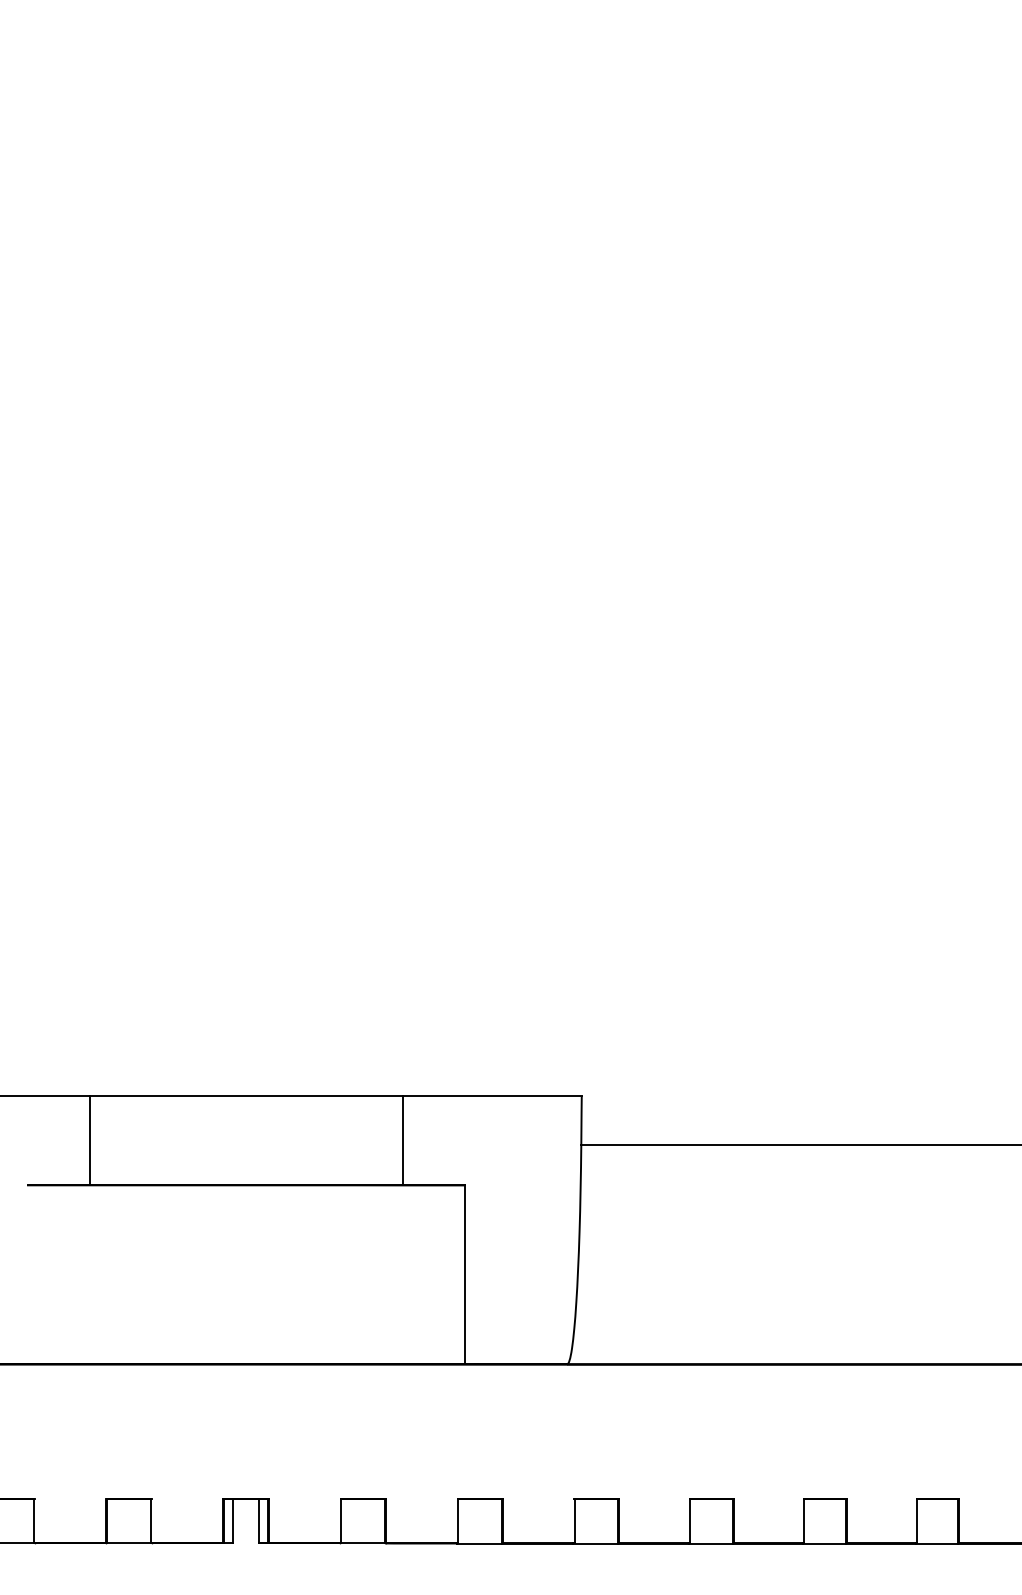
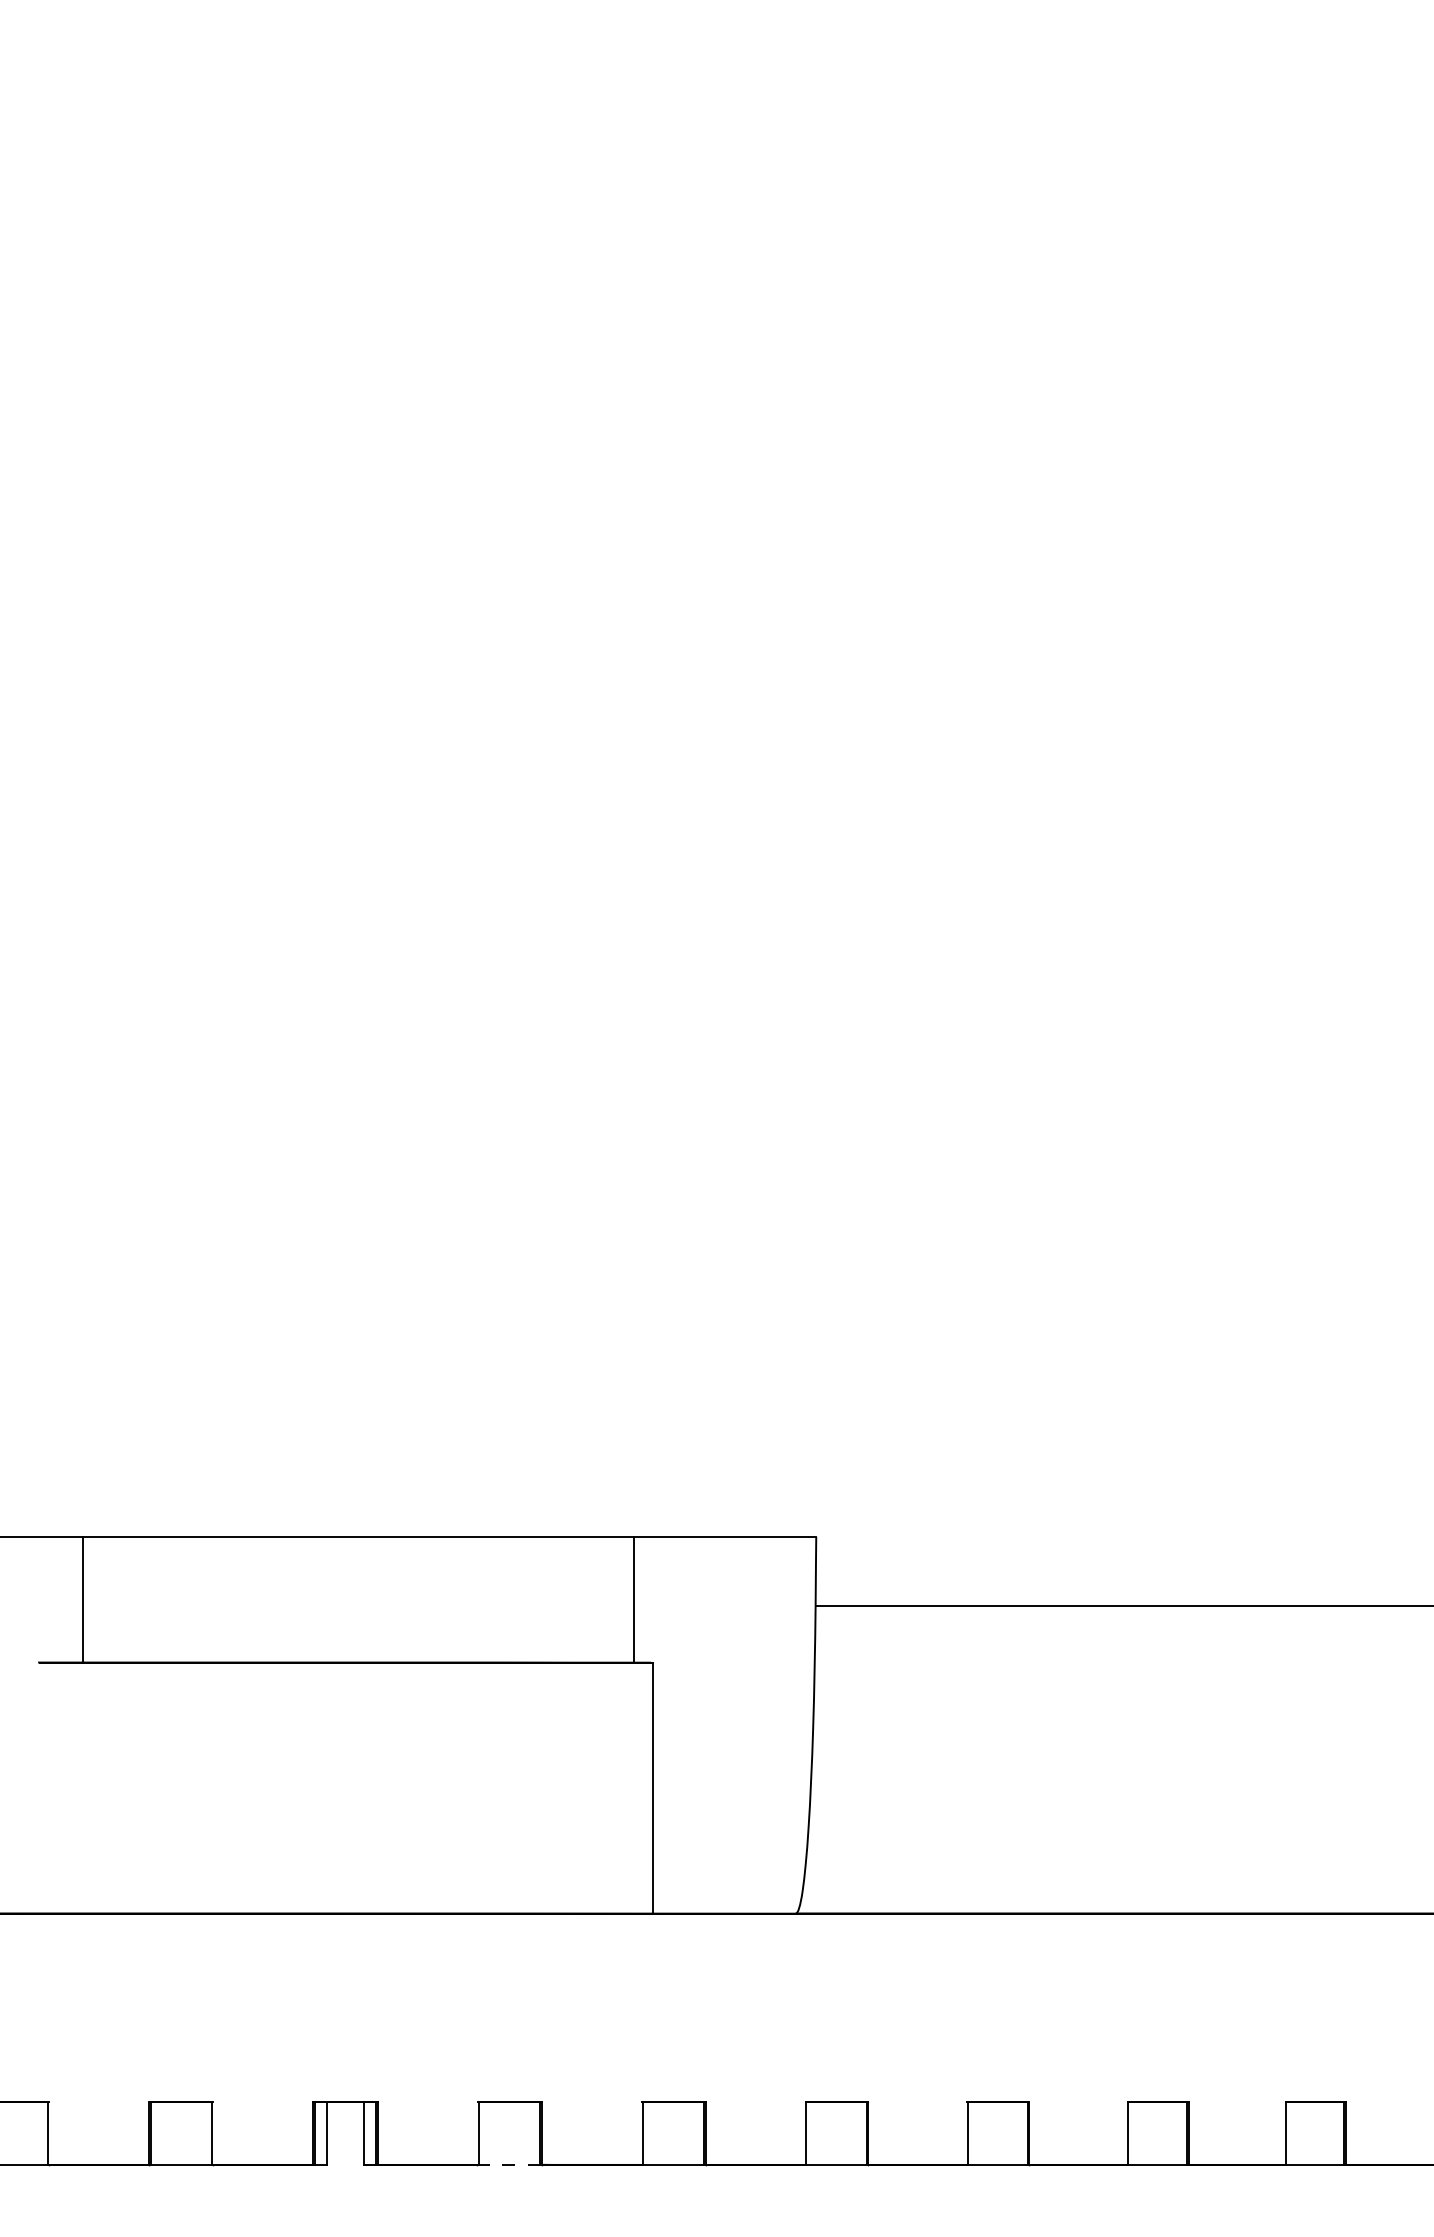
line: (90, 1140) -> (83, 1599), moved
line: (403, 1140) -> (634, 1599), moved
line: (362, 1543) -> (508, 2164), solid -> dashed

